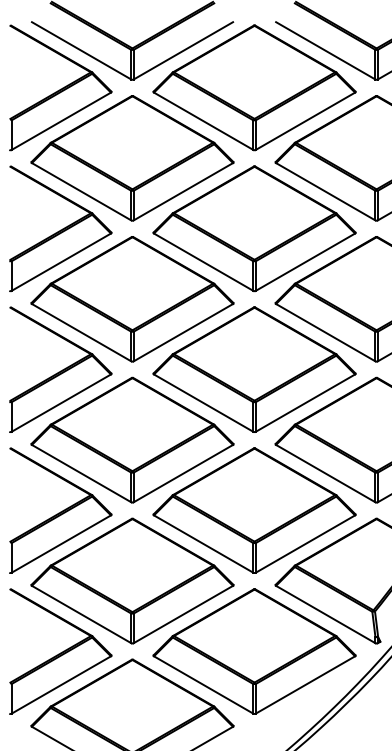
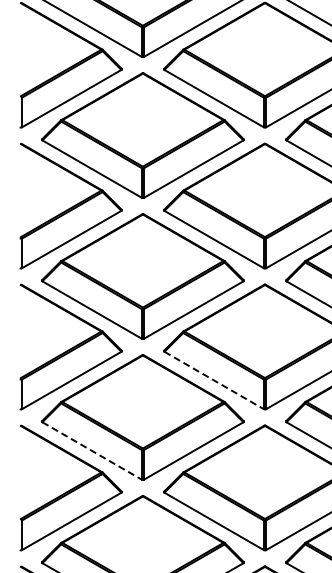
line: (204, 403) -> (214, 380), solid -> dashed
line: (82, 473) -> (92, 450), solid -> dashed

